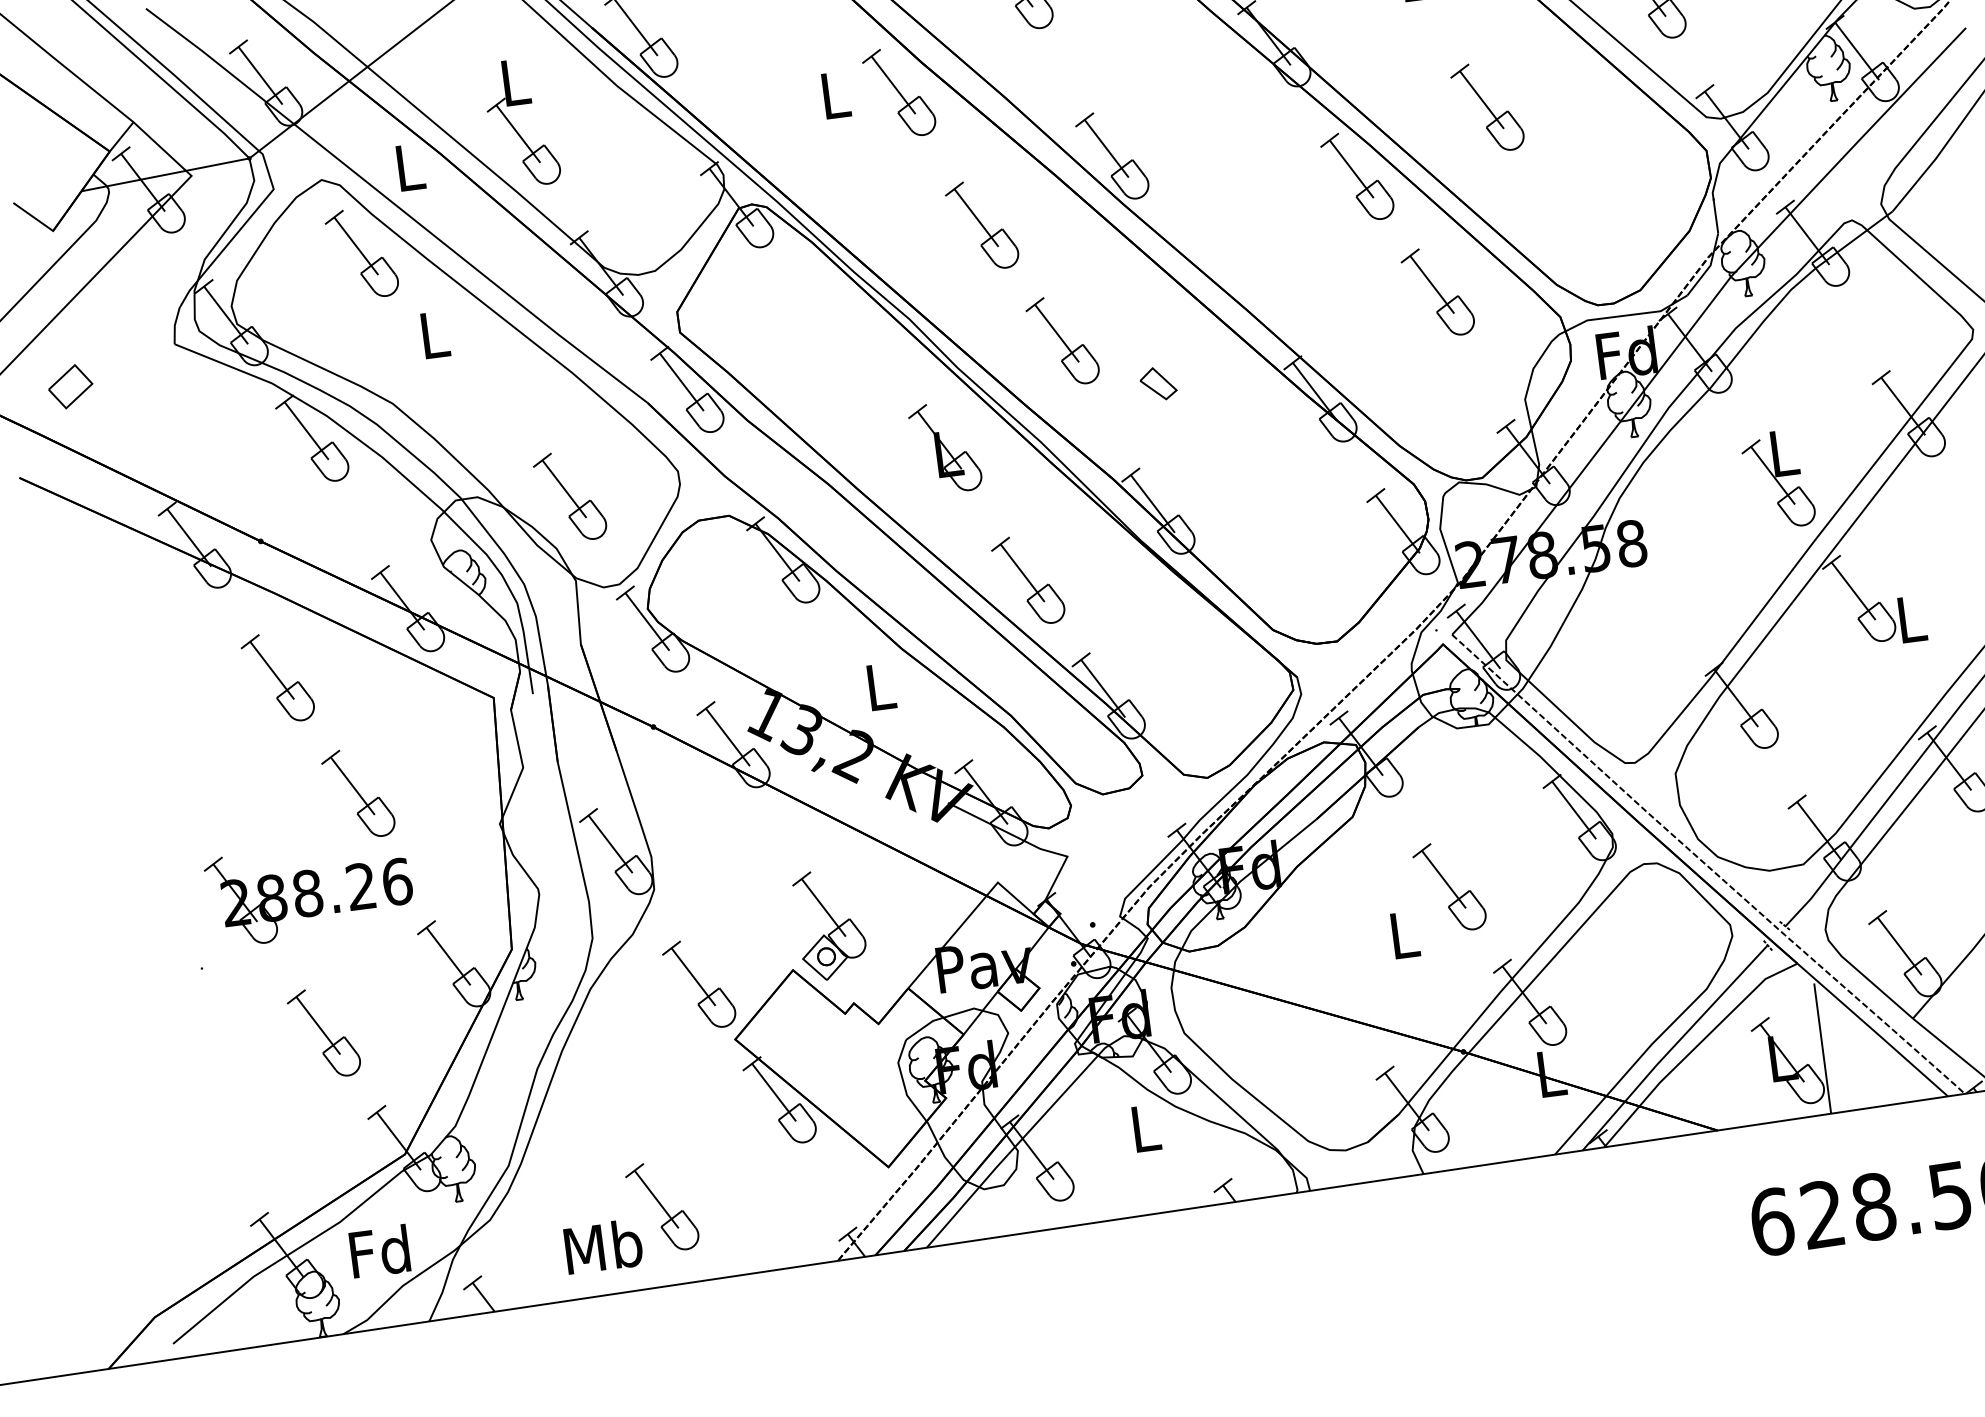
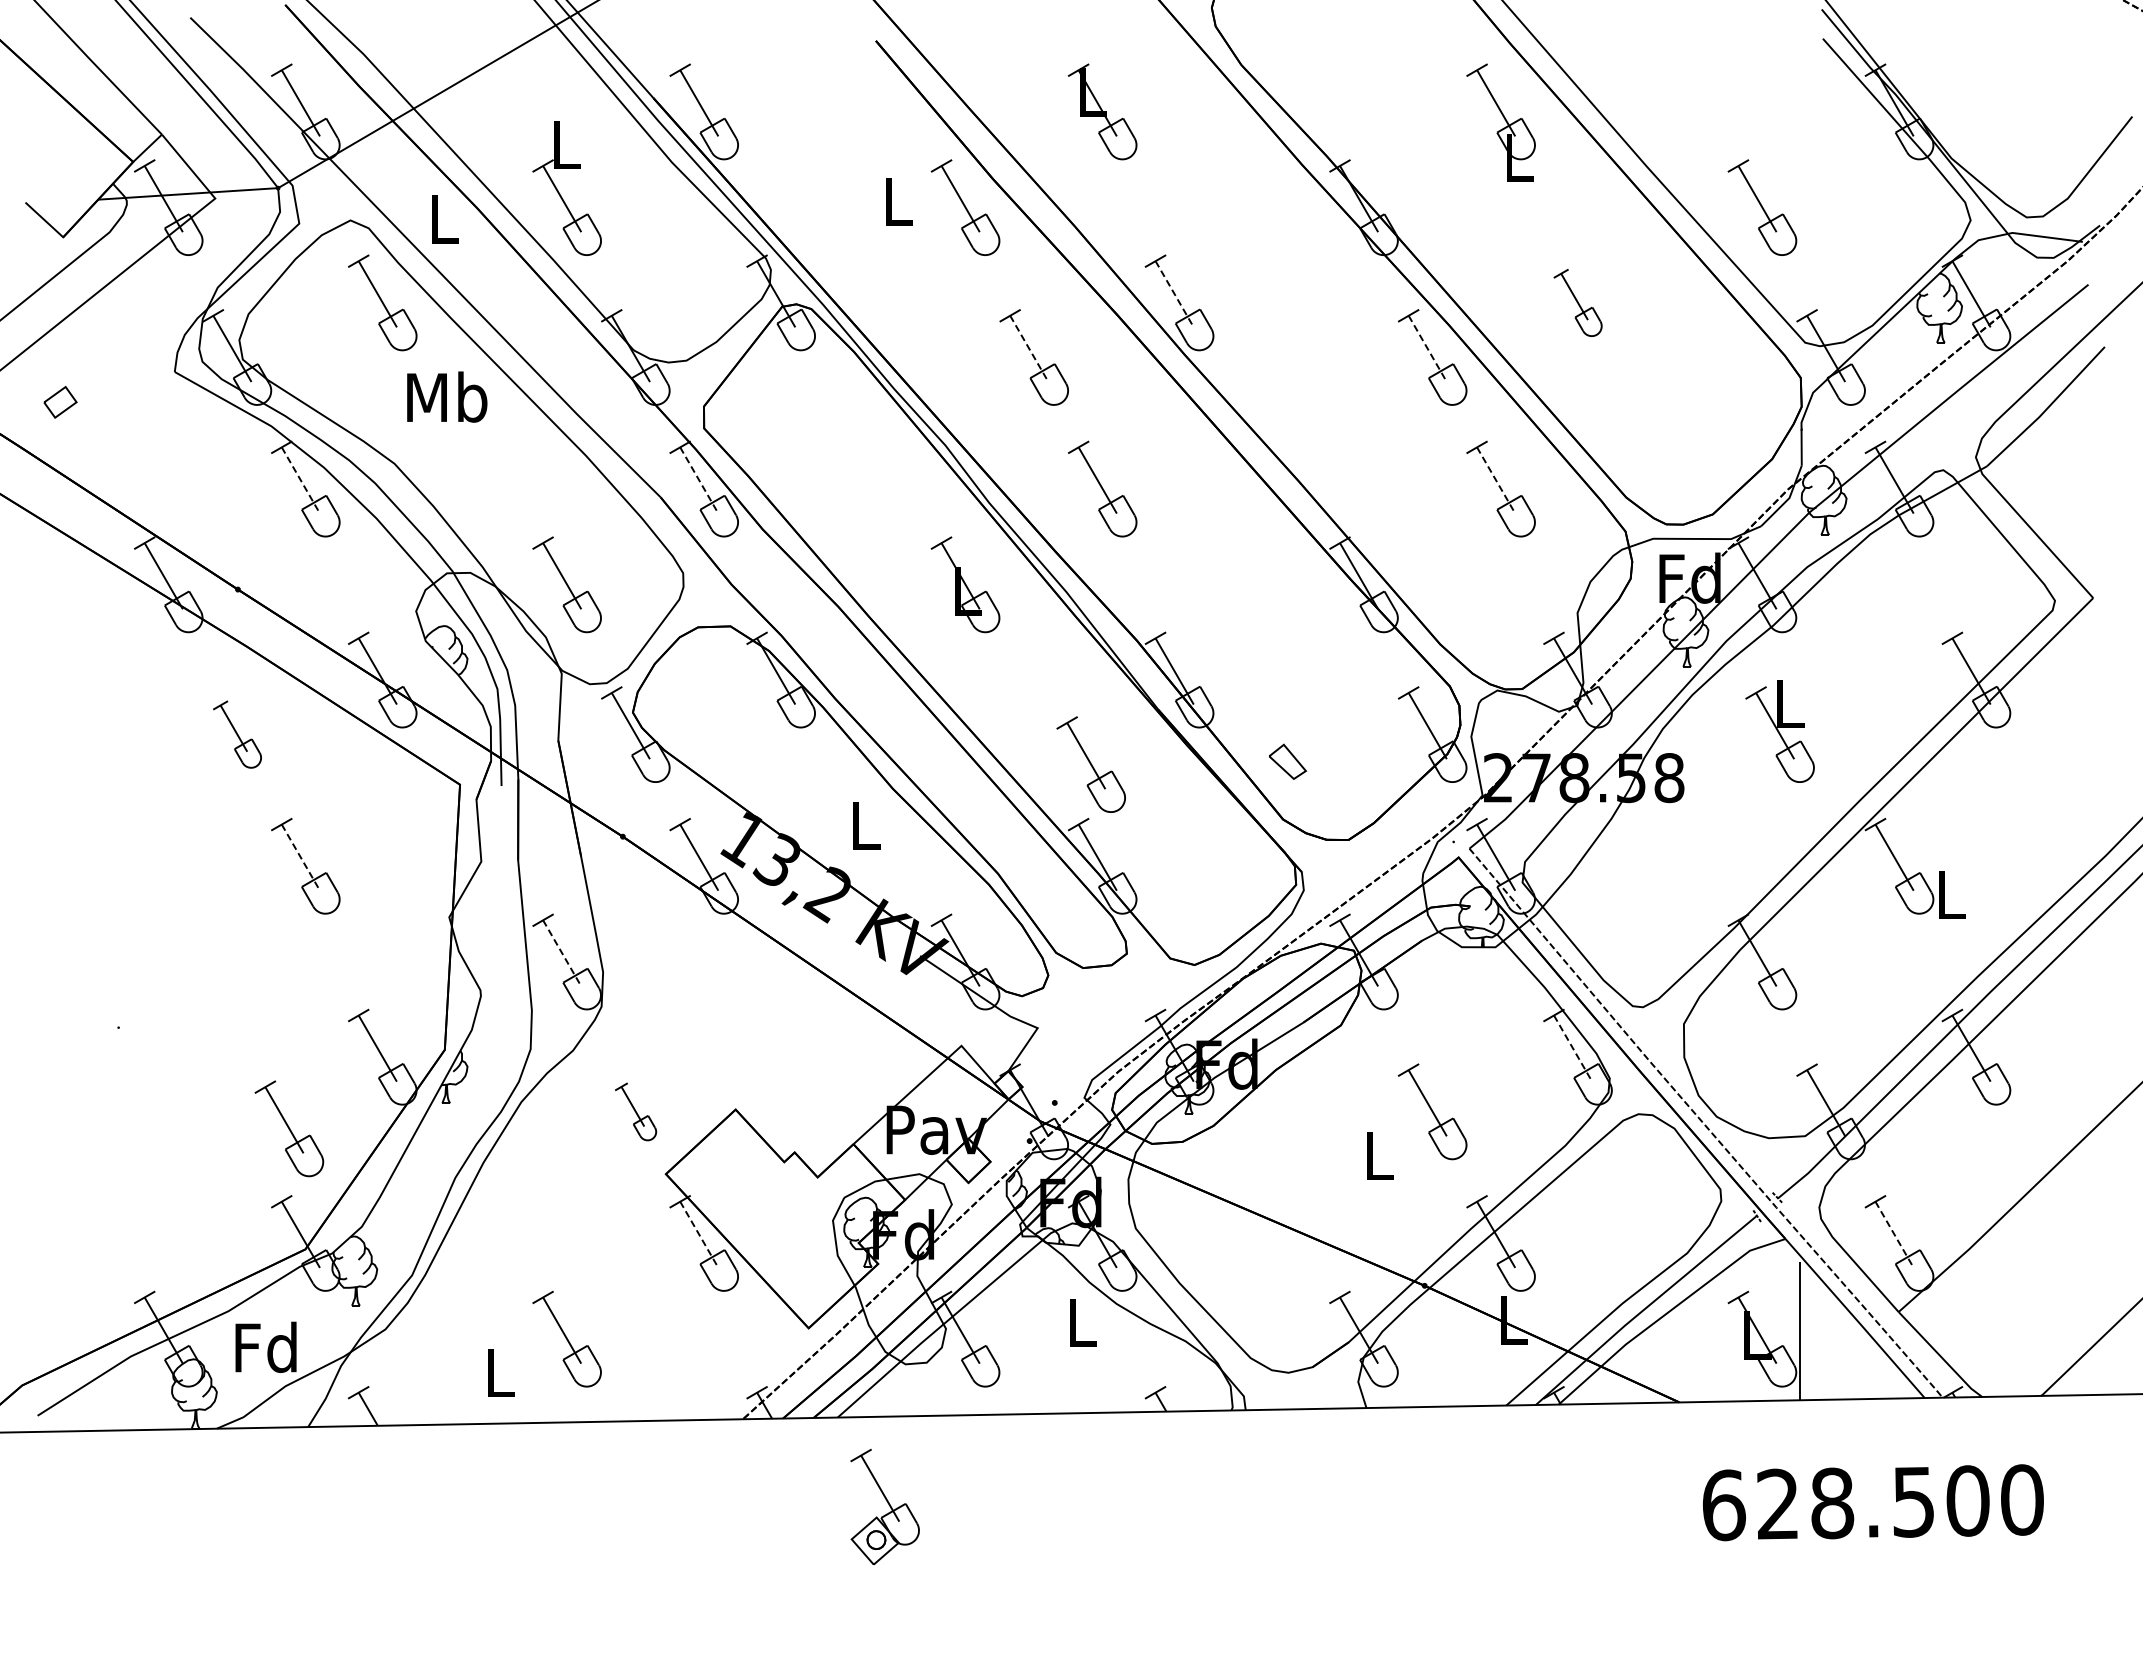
part: (1487, 107) -> (1577, 302), size x0.7
line: (1106, 148) -> (1174, 294), solid -> dashed
line: (1352, 169) -> (1428, 349), solid -> dashed
line: (976, 218) -> (1029, 349), solid -> dashed
line: (1432, 284) -> (1496, 480), solid -> dashed
text: (434, 333) -> (447, 396), L -> Mb
line: (682, 382) -> (699, 480), solid -> dashed
part: (1158, 383) -> (1287, 761), moved
part: (70, 386) -> (60, 402), size x0.7
line: (307, 430) -> (301, 480), solid -> dashed
part: (1777, 480) -> (1779, 731), moved
part: (1027, 580) -> (1090, 764), moved
part: (278, 677) -> (237, 734), size x0.7
line: (353, 786) -> (301, 858), solid -> dashed
line: (1574, 811) -> (1573, 1049), solid -> dashed
line: (610, 844) -> (562, 953), solid -> dashed
part: (309, 891) -> (241, 961), removed
part: (830, 925) -> (884, 1507), moved
line: (1899, 947) -> (1894, 1235), solid -> dashed
part: (698, 984) -> (635, 1111), size x0.6
part: (324, 1032) -> (289, 1128), moved
line: (774, 1093) -> (699, 1235), solid -> dashed
text: (603, 1246) -> (500, 1372), Mb -> L

